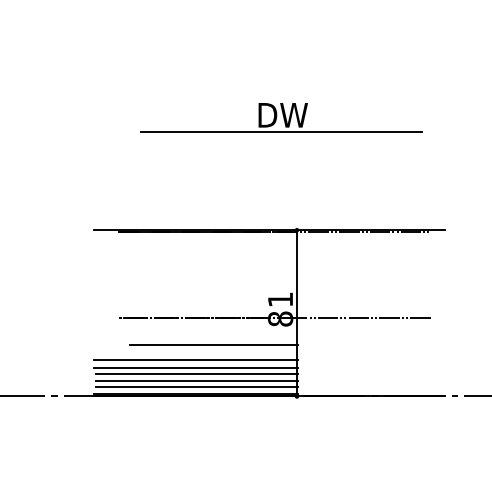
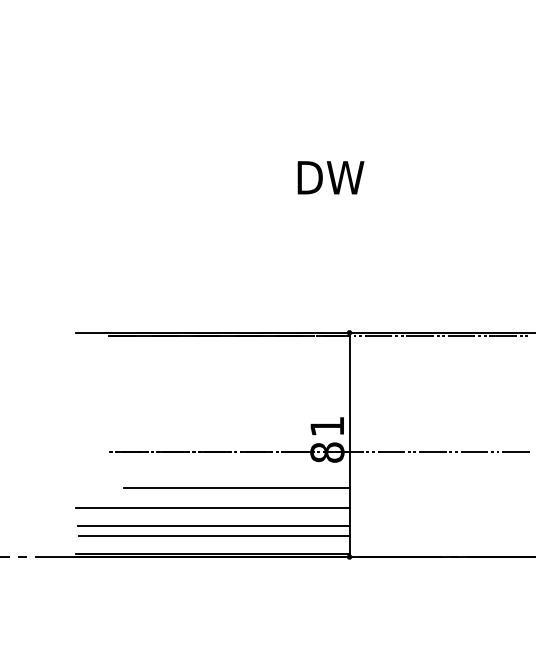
line: (281, 131) -> (328, 199), removed
line: (195, 367) -> (212, 517), removed
line: (196, 387) -> (214, 544), removed

